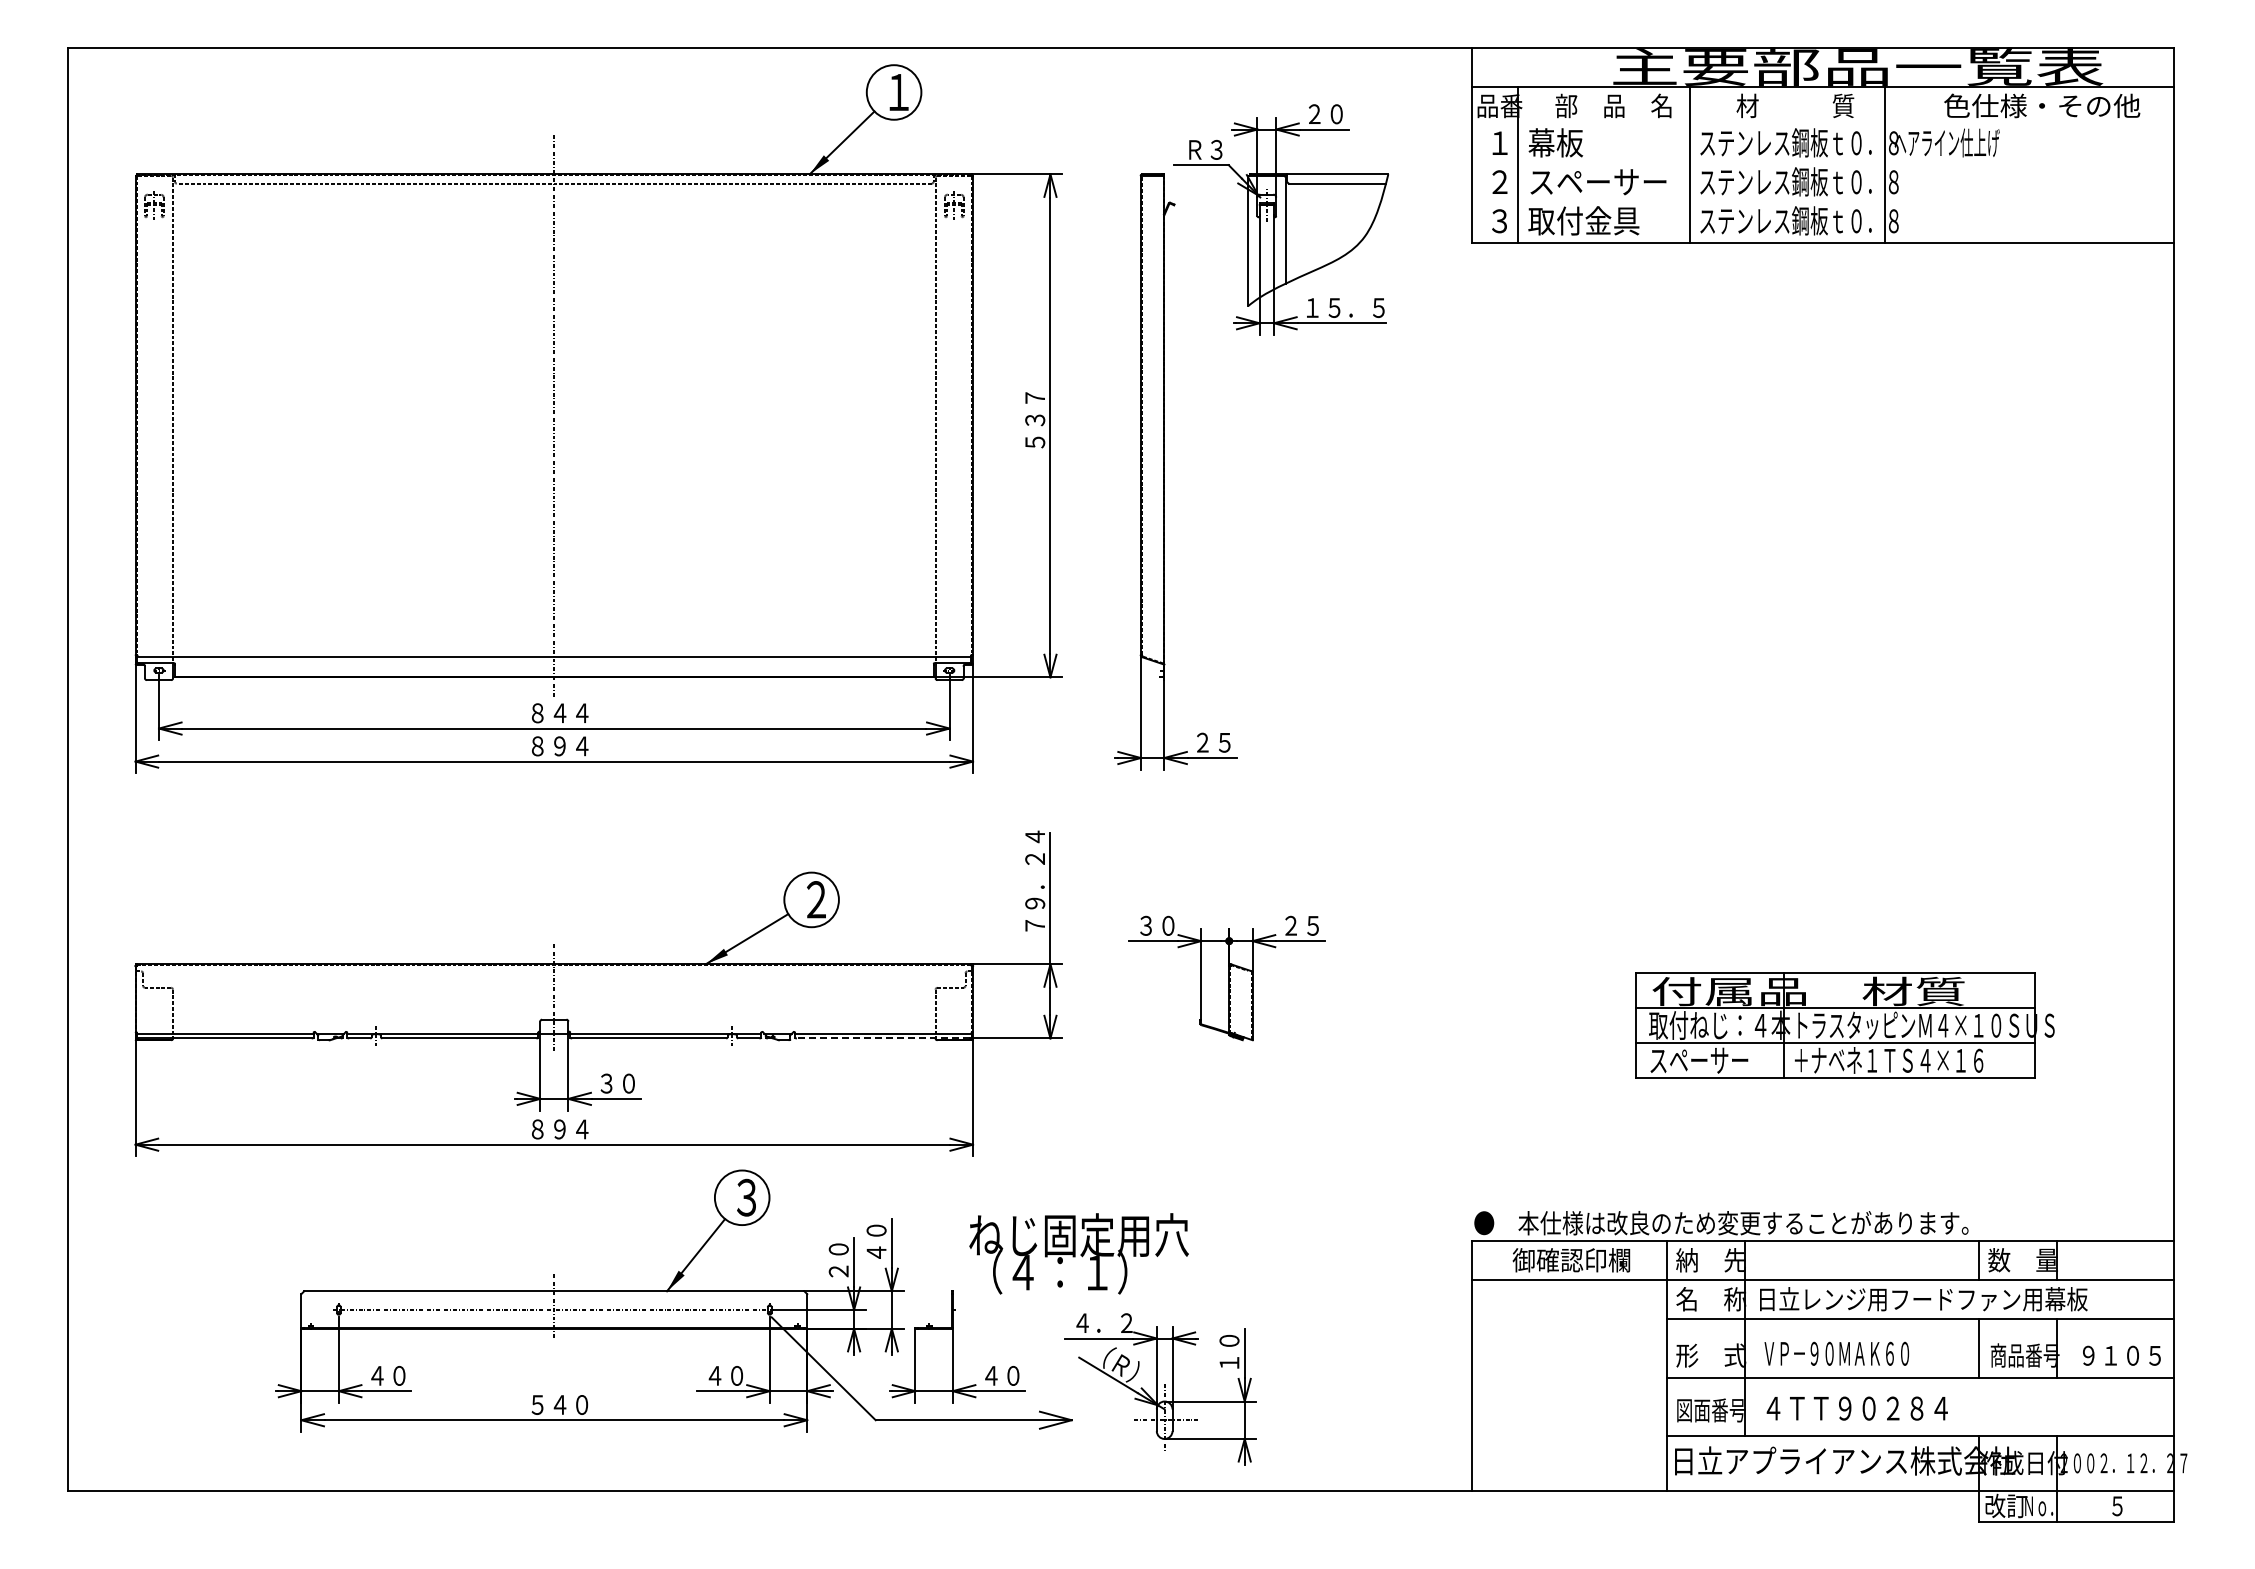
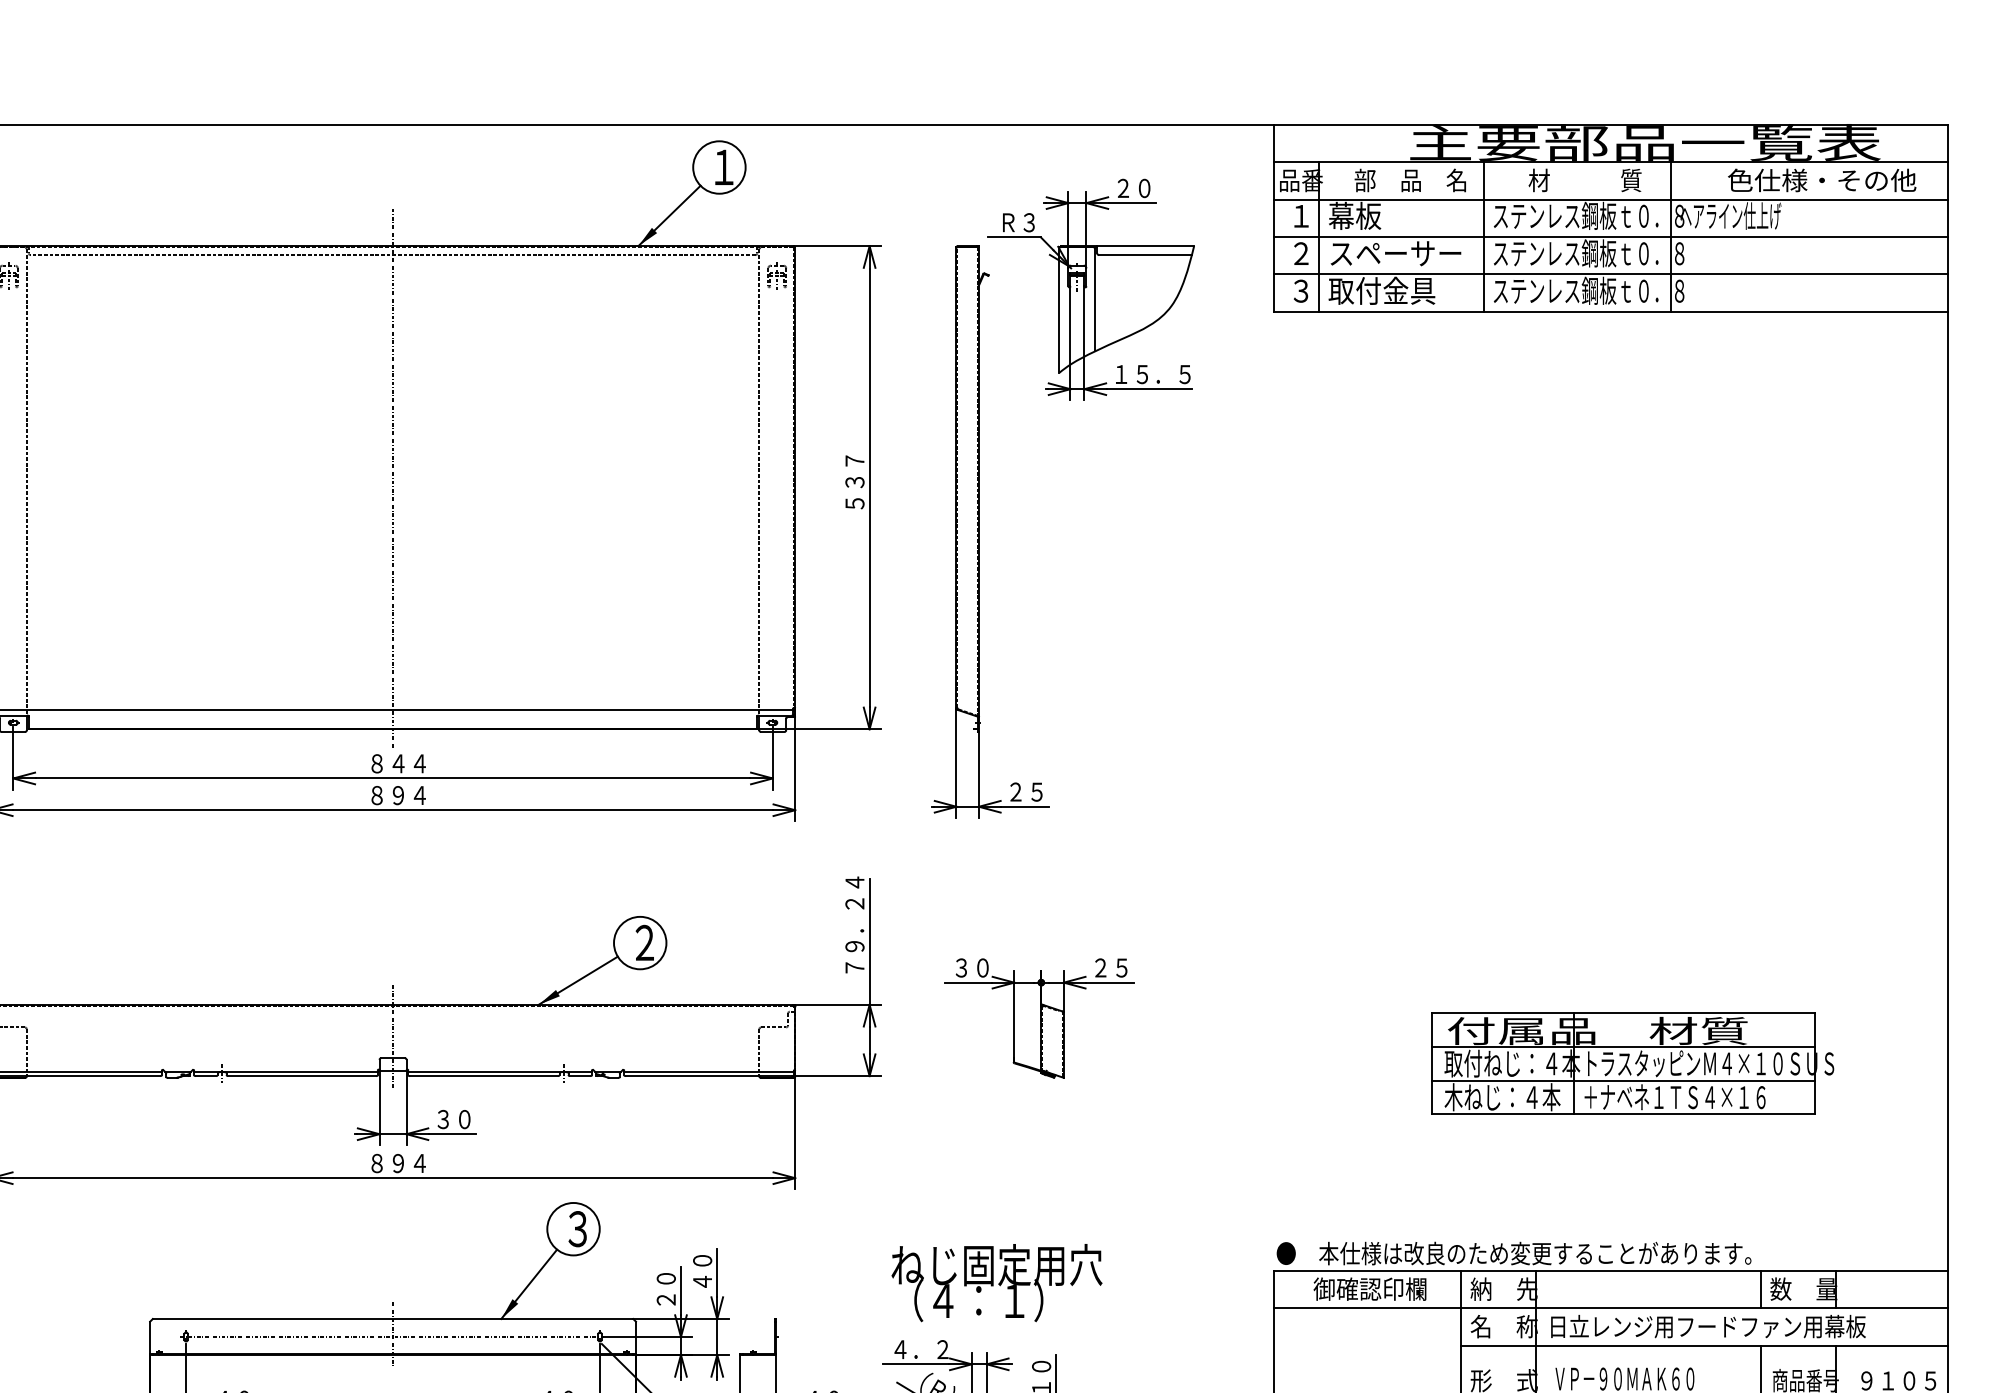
line: (1822, 125) -> (1611, 199), added
line: (1822, 164) -> (1611, 236), added
line: (1822, 203) -> (1611, 274), added
line: (882, 1038) -> (708, 1076), dashed -> solid
text: (1709, 1060) -> (1502, 1097), スペーサー -> 木ねじ：４本
text: (1078, 1253) -> (996, 1282), moved

